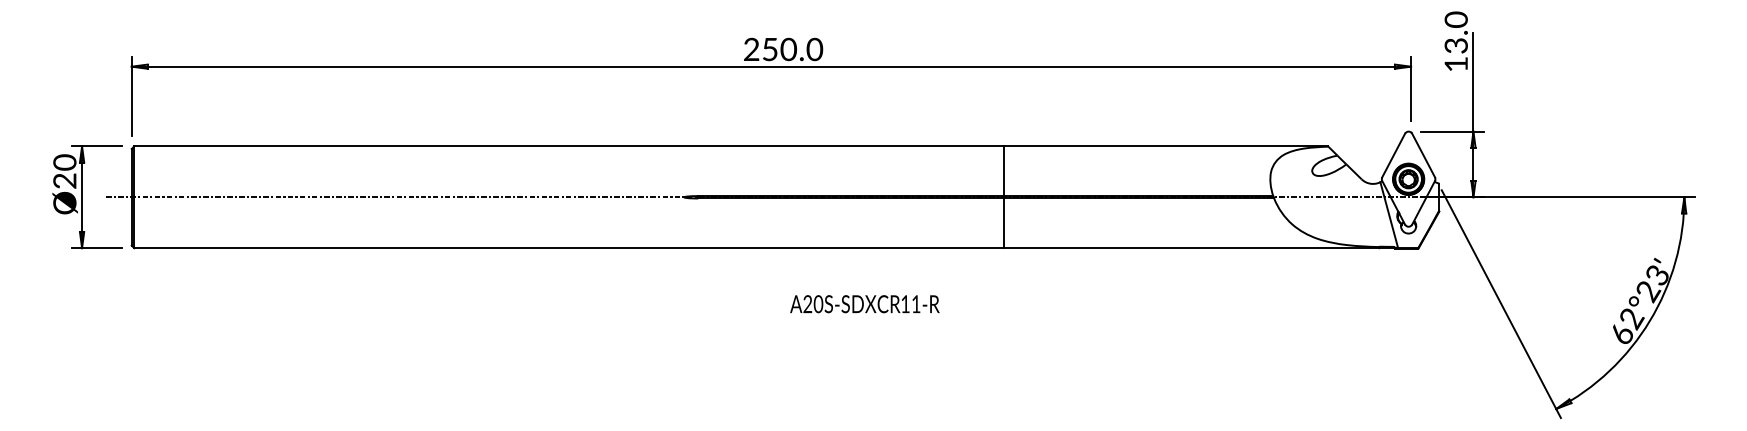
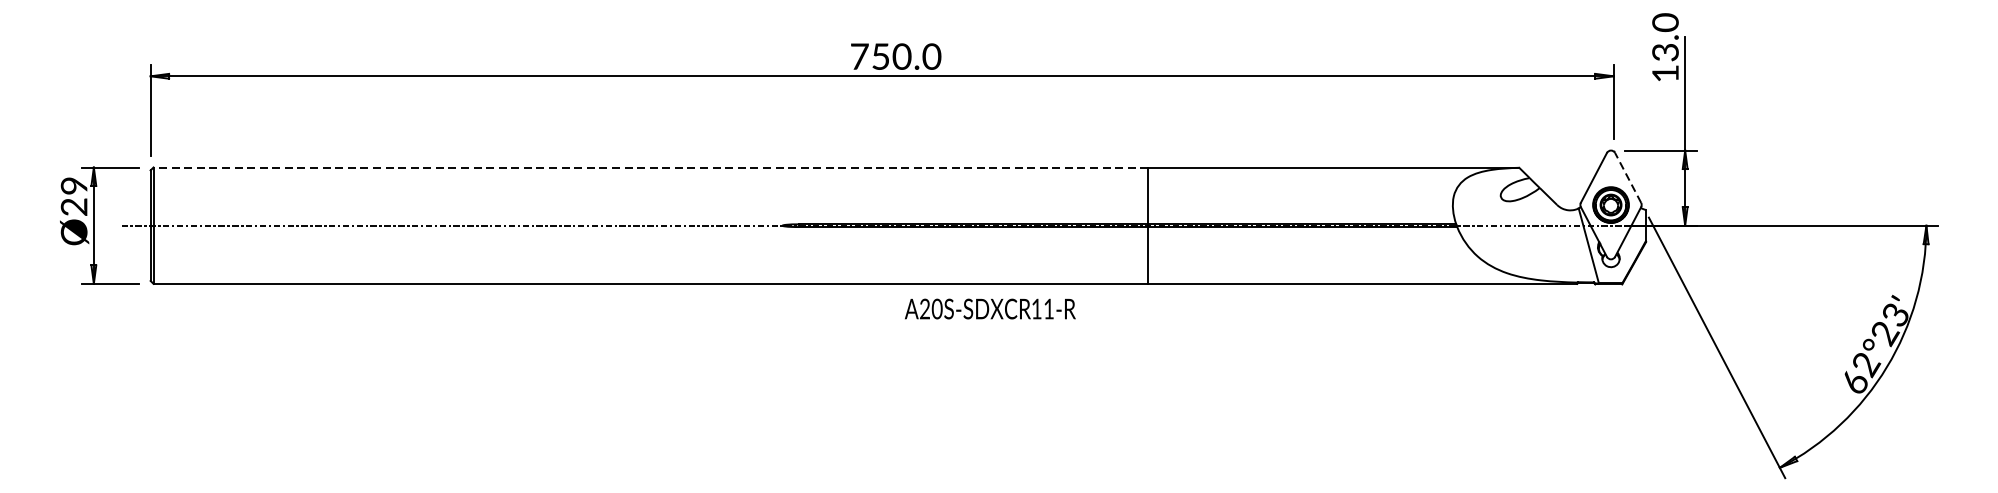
text: (751, 48) -> (859, 55), 250.0 -> 750.0
line: (569, 146) -> (651, 167), solid -> dashed
line: (1423, 155) -> (1628, 177), solid -> dashed
text: (65, 162) -> (74, 185), Ø20 -> Ø29
text: (864, 304) -> (989, 309), moved

